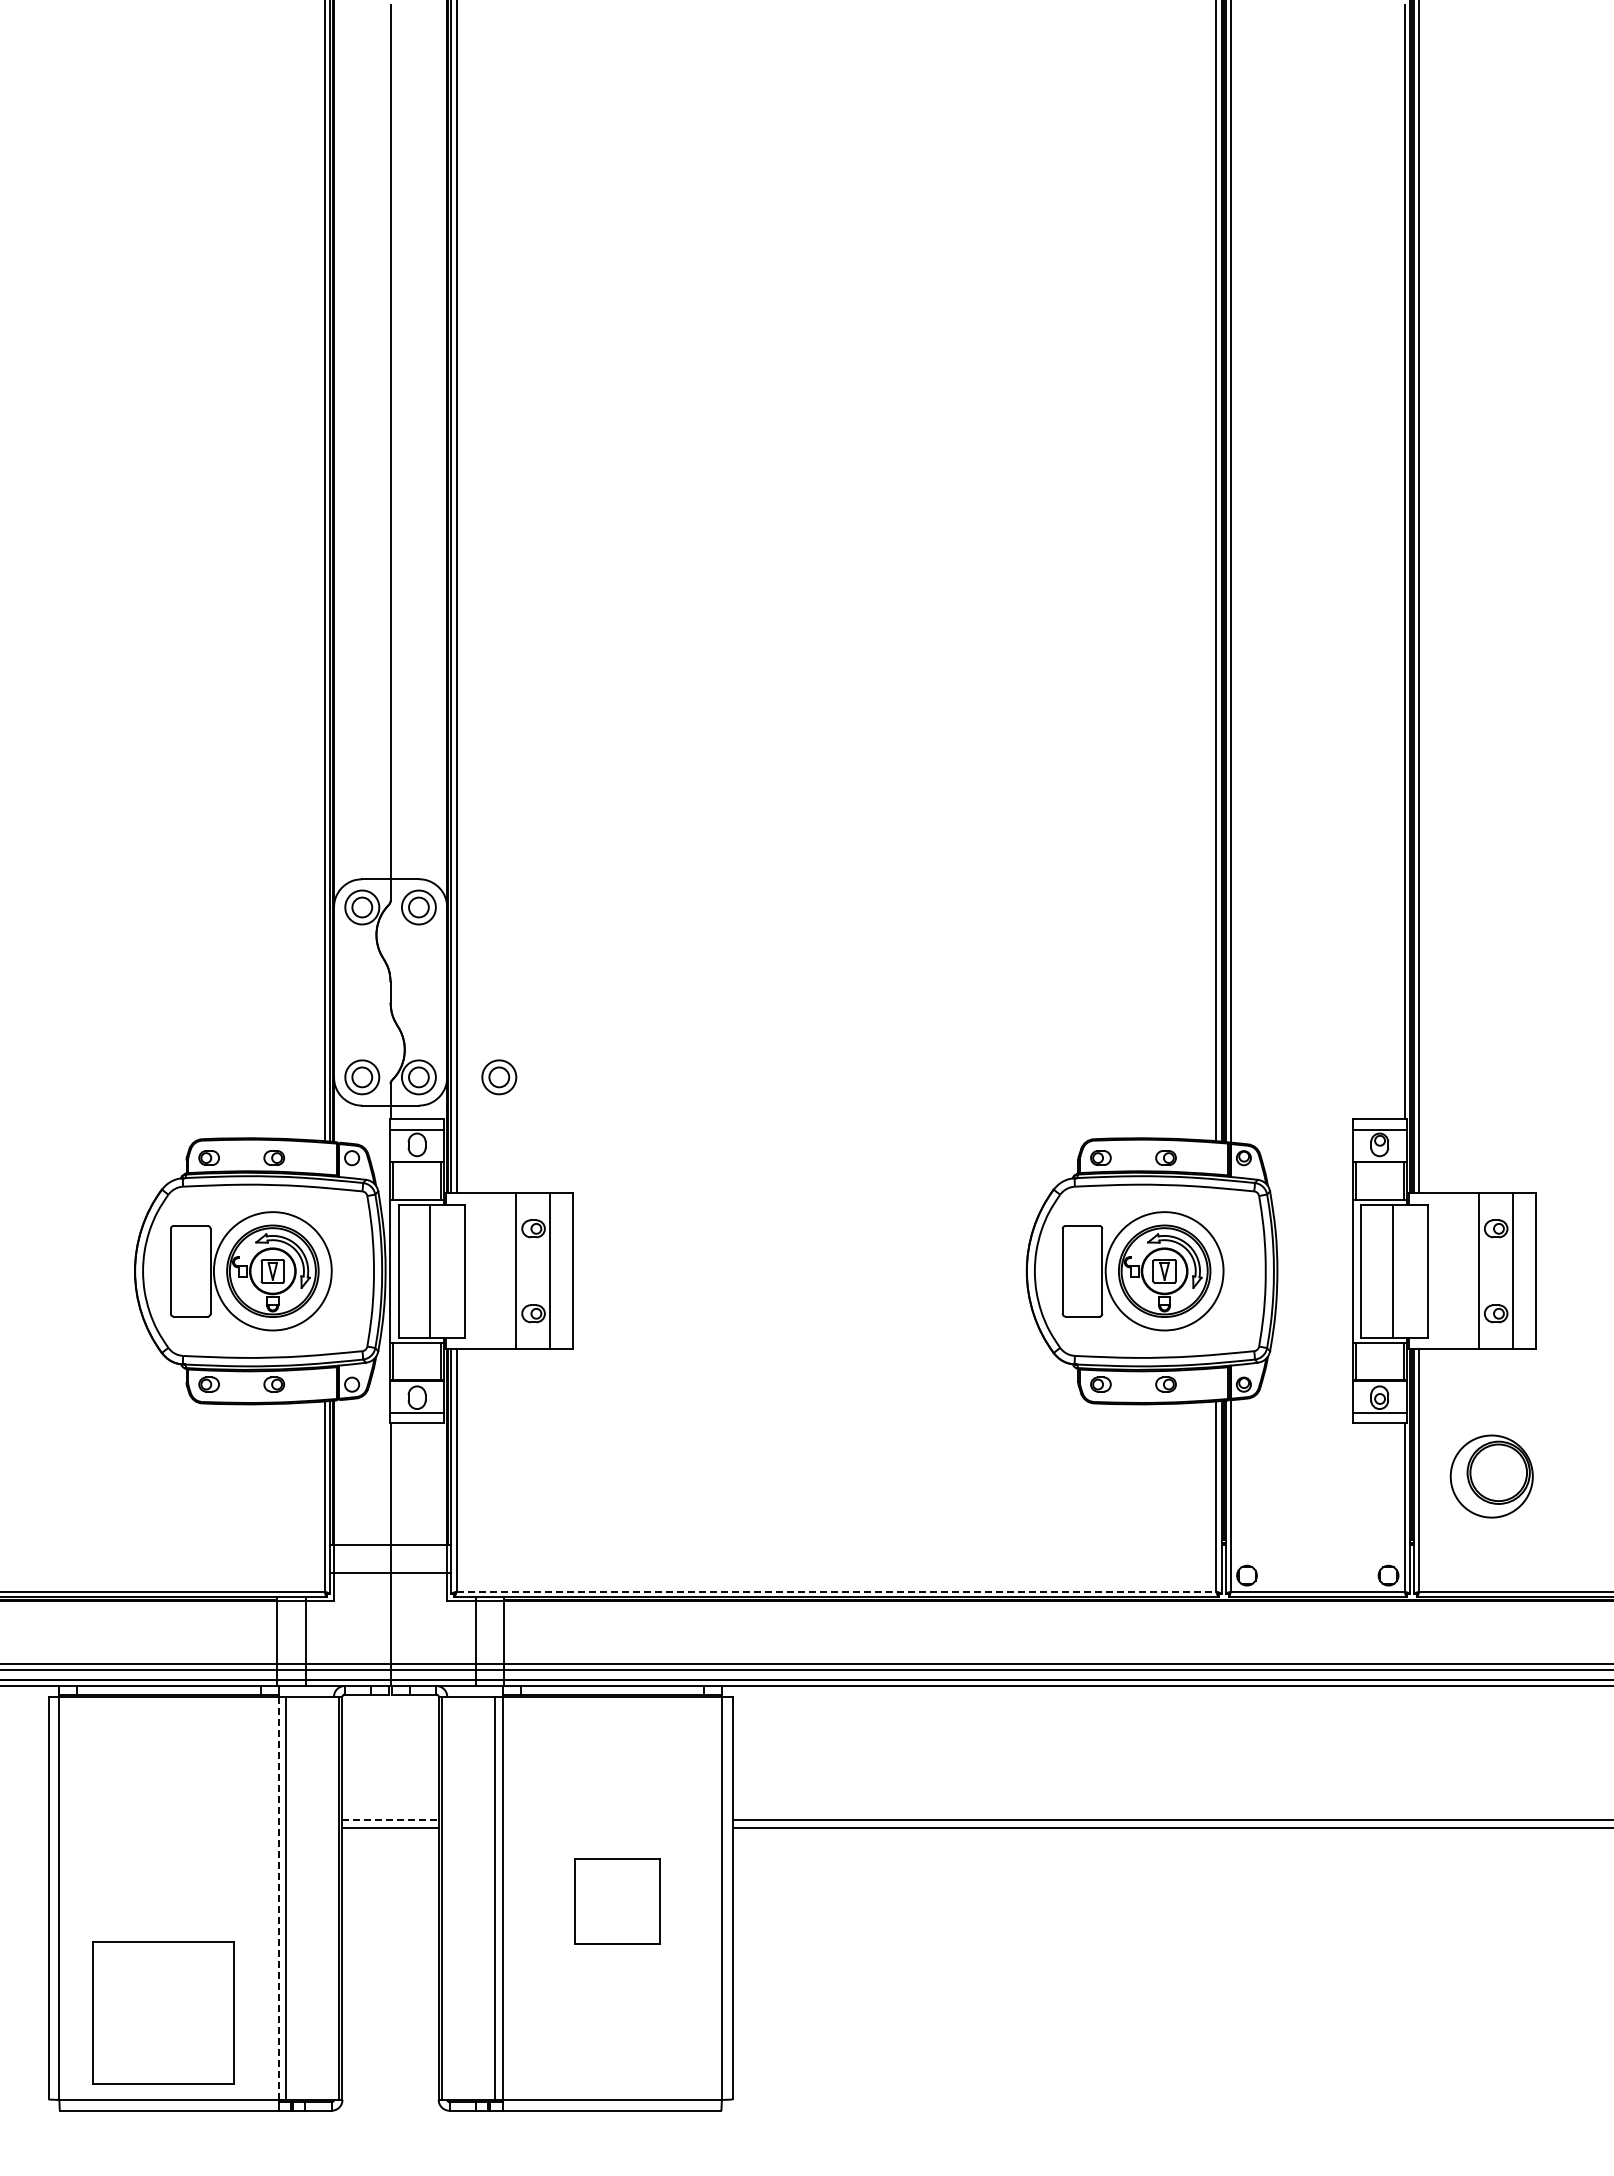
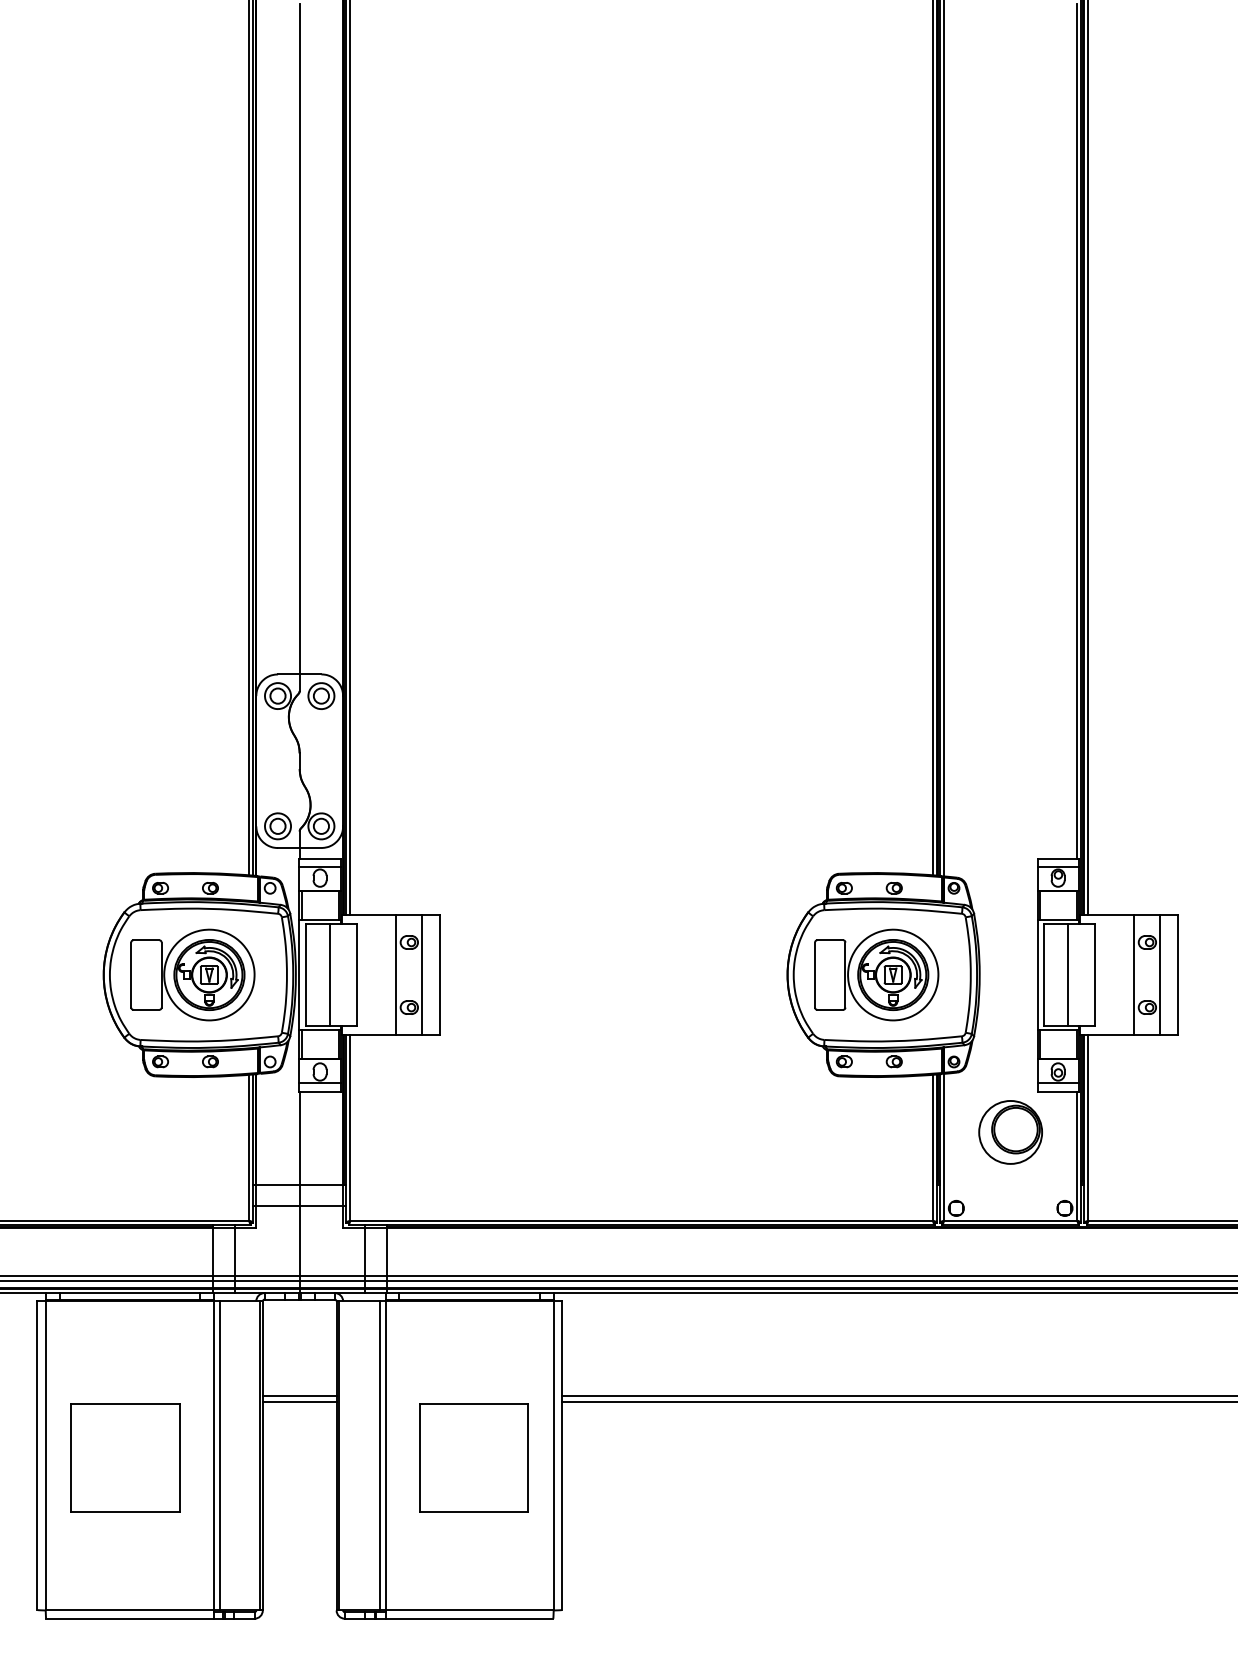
part: (499, 1077) -> (383, 826), removed
part: (1491, 1476) -> (1010, 1132), moved
line: (836, 1591) -> (641, 1220), dashed -> solid
line: (391, 1820) -> (300, 1396), dashed -> solid
line: (278, 1898) -> (213, 1455), dashed -> solid
part: (617, 1900) -> (473, 1457), size x1.67
part: (163, 2012) -> (125, 1457), moved

